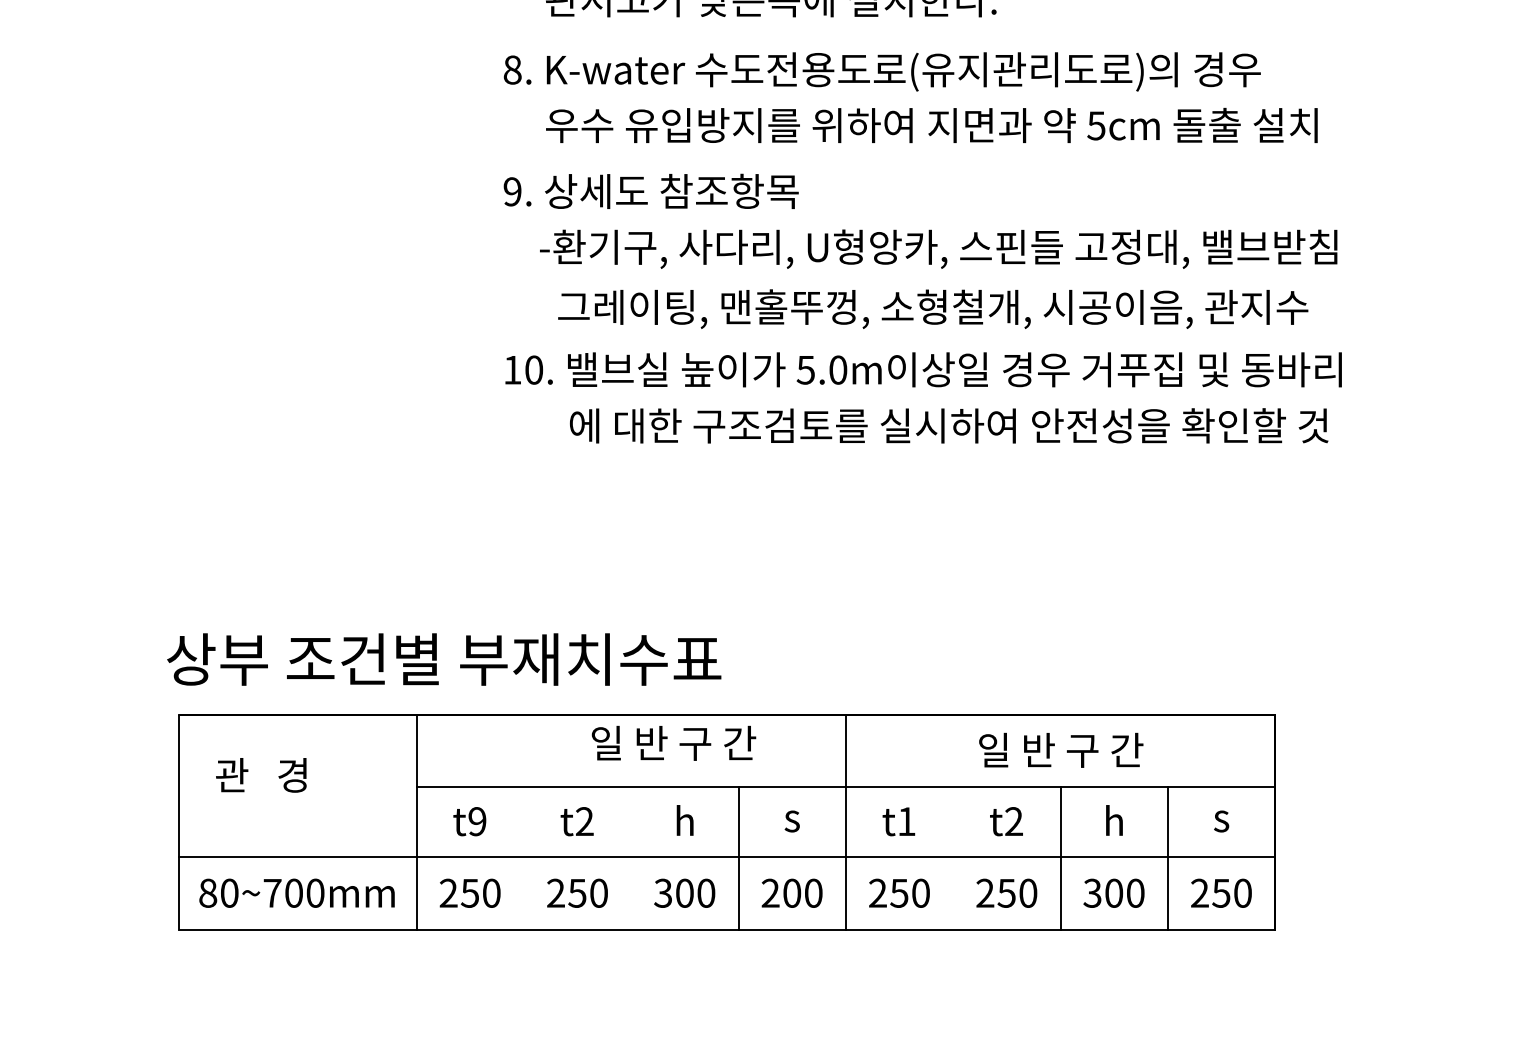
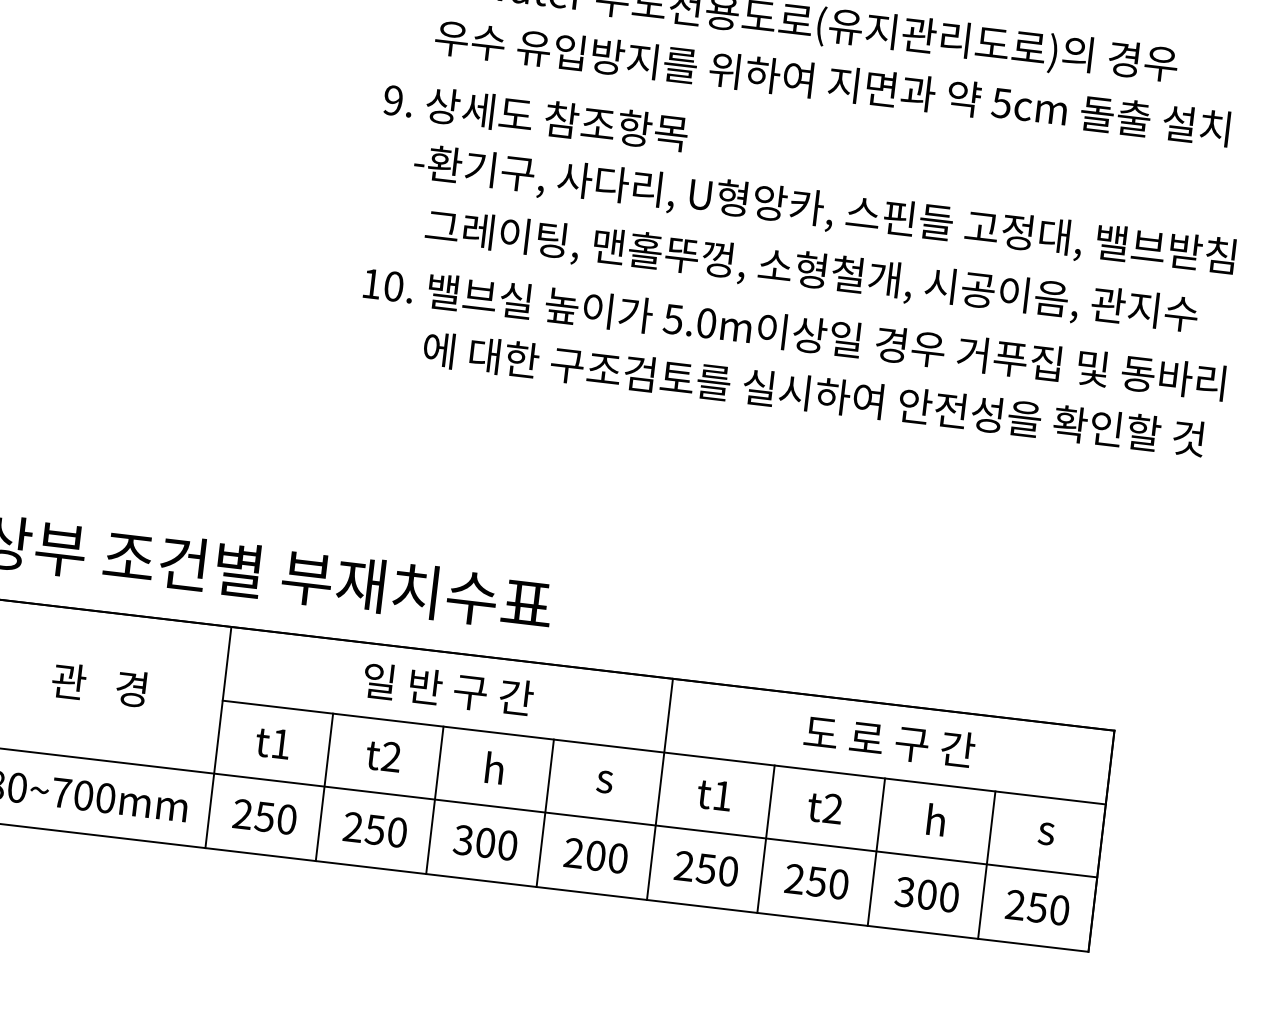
text: (673, 742) -> (448, 688), moved
text: (1016, 749) -> (844, 735), 일 반 구 간 -> 도 로 구 간
text: (261, 775) -> (99, 685), moved
text: (477, 821) -> (281, 743), t9 -> t1
line: (523, 857) -> (324, 786), added
line: (631, 857) -> (435, 799), added
line: (953, 857) -> (766, 838), added

